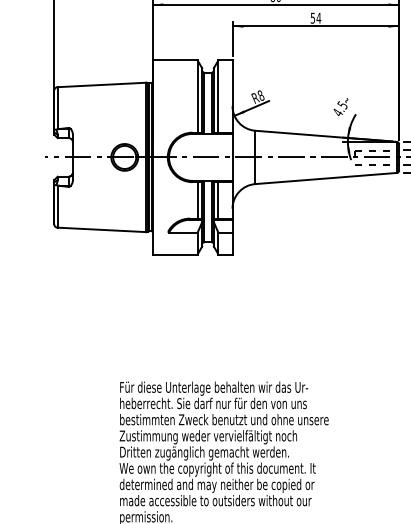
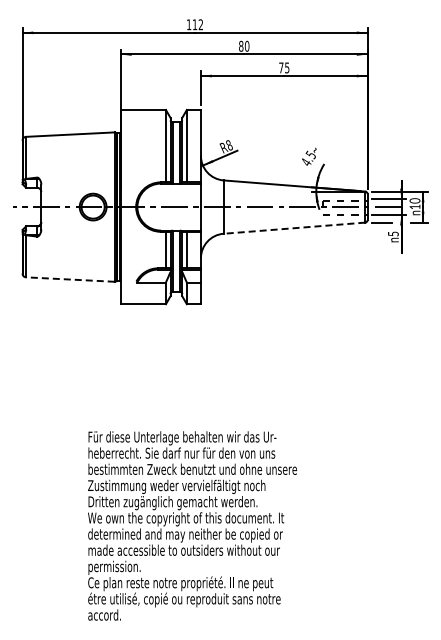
text: (316, 17) -> (284, 67), 54 -> 75
line: (325, 178) -> (293, 228), solid -> dashed
line: (101, 229) -> (69, 279), solid -> dashed

